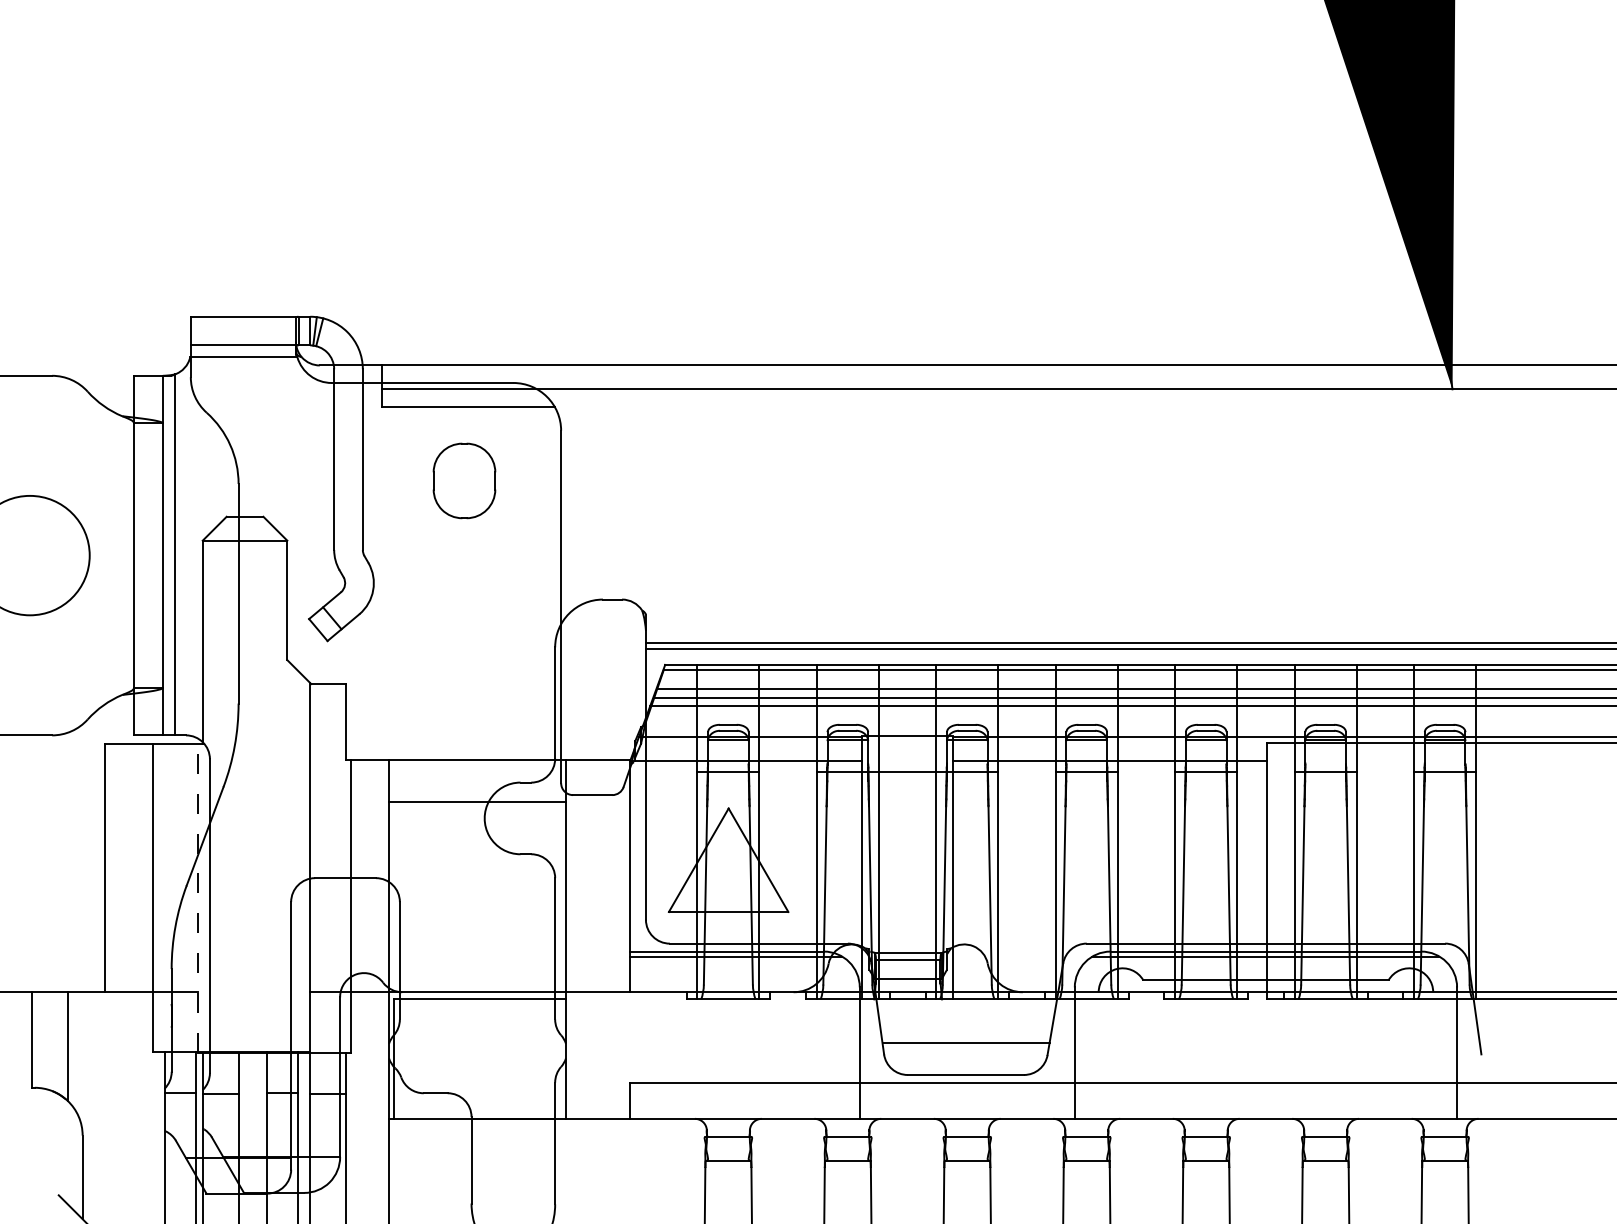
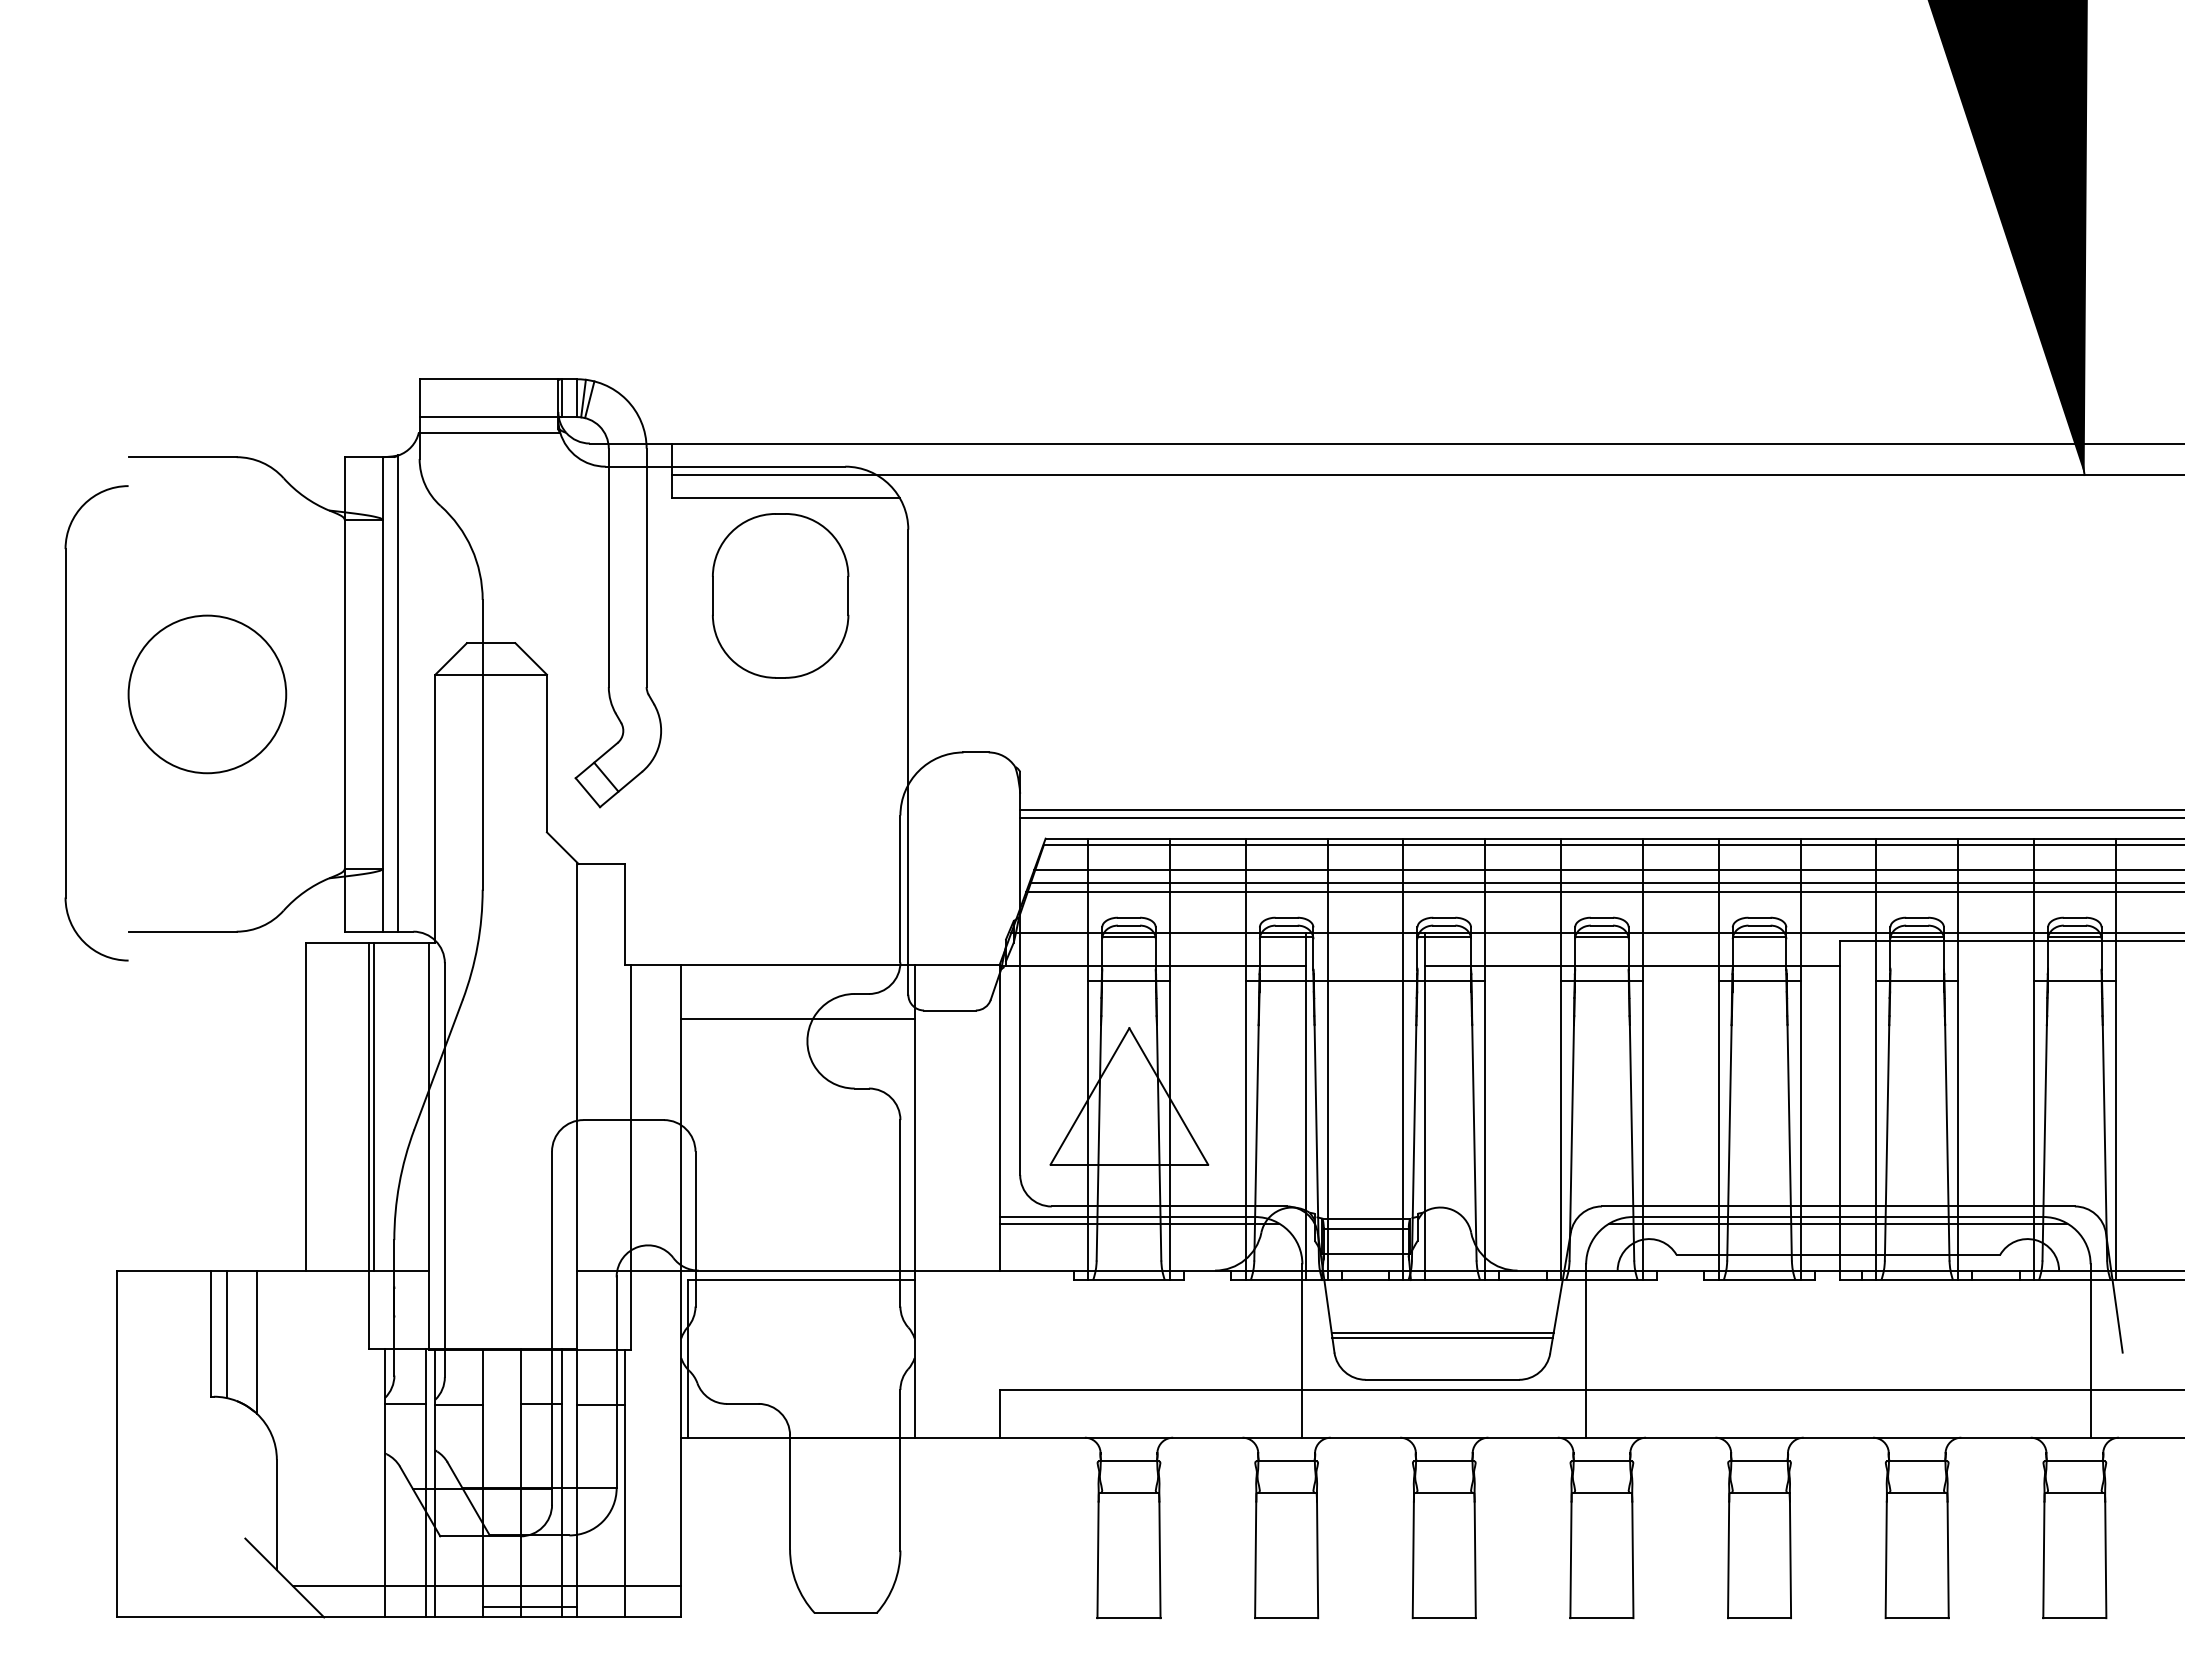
part: (464, 480) -> (780, 595), size x1.67
line: (155, 867) -> (373, 1106), added
line: (198, 898) -> (429, 1146), dashed -> solid
line: (965, 1039) -> (1442, 1332), added
line: (45, 1040) -> (227, 1334), added

